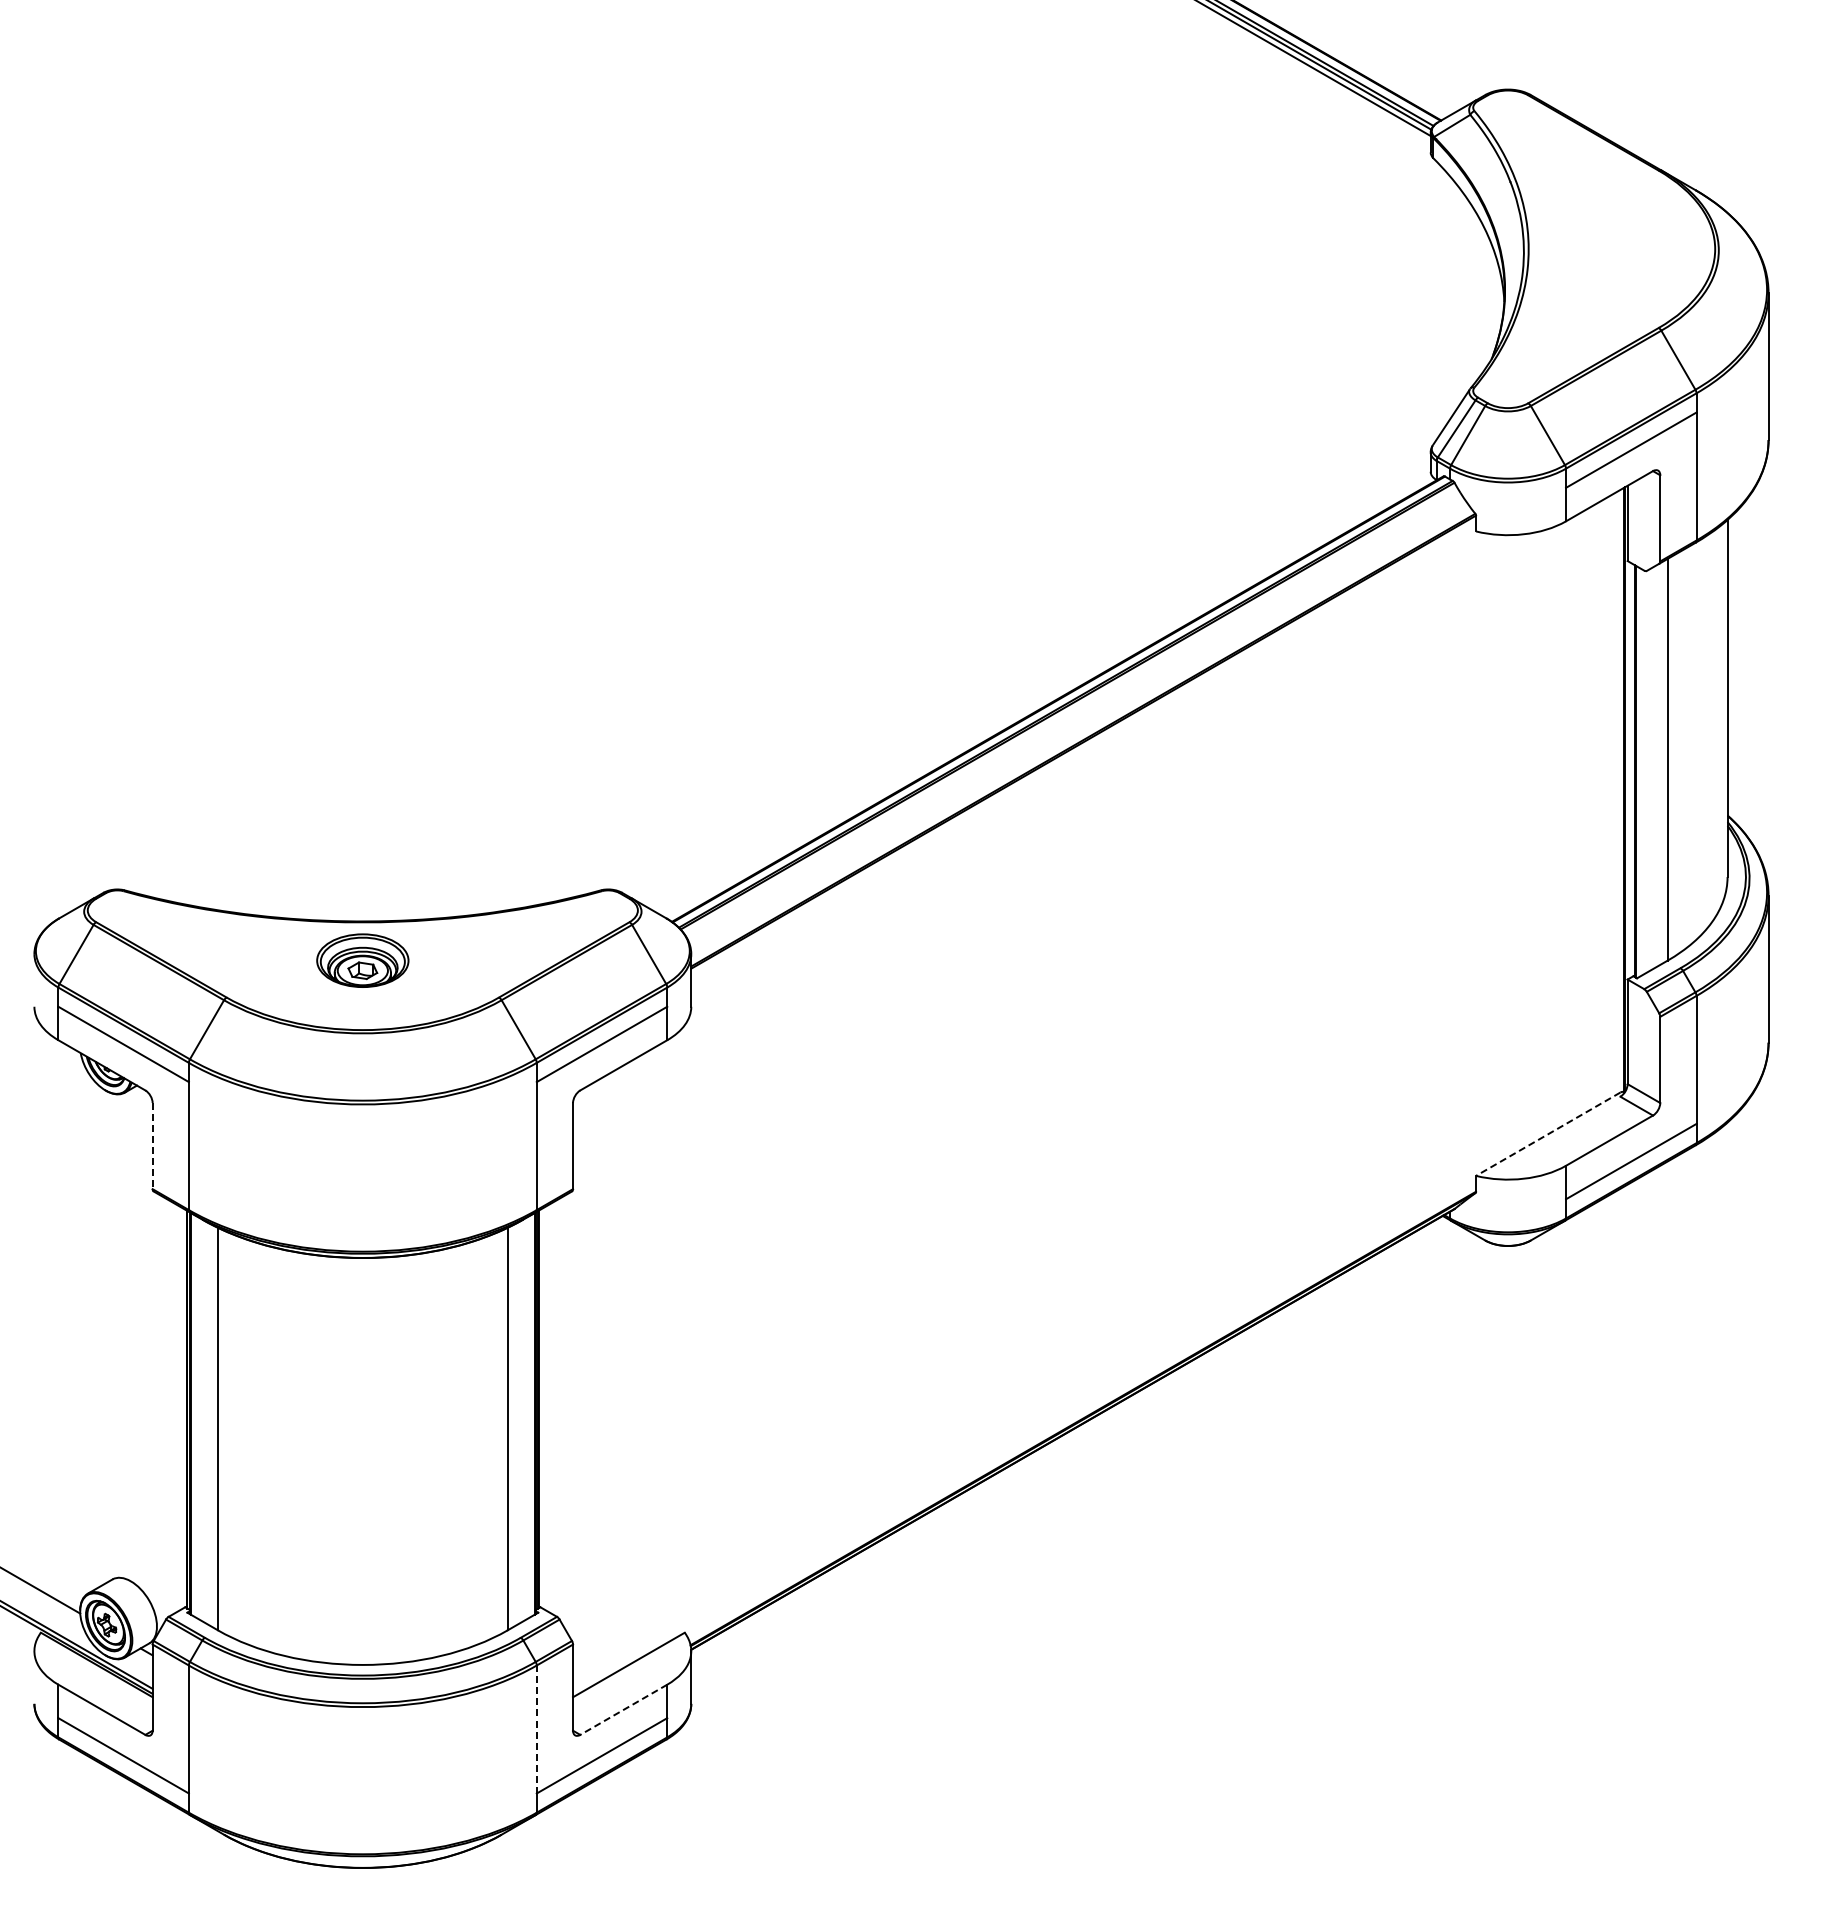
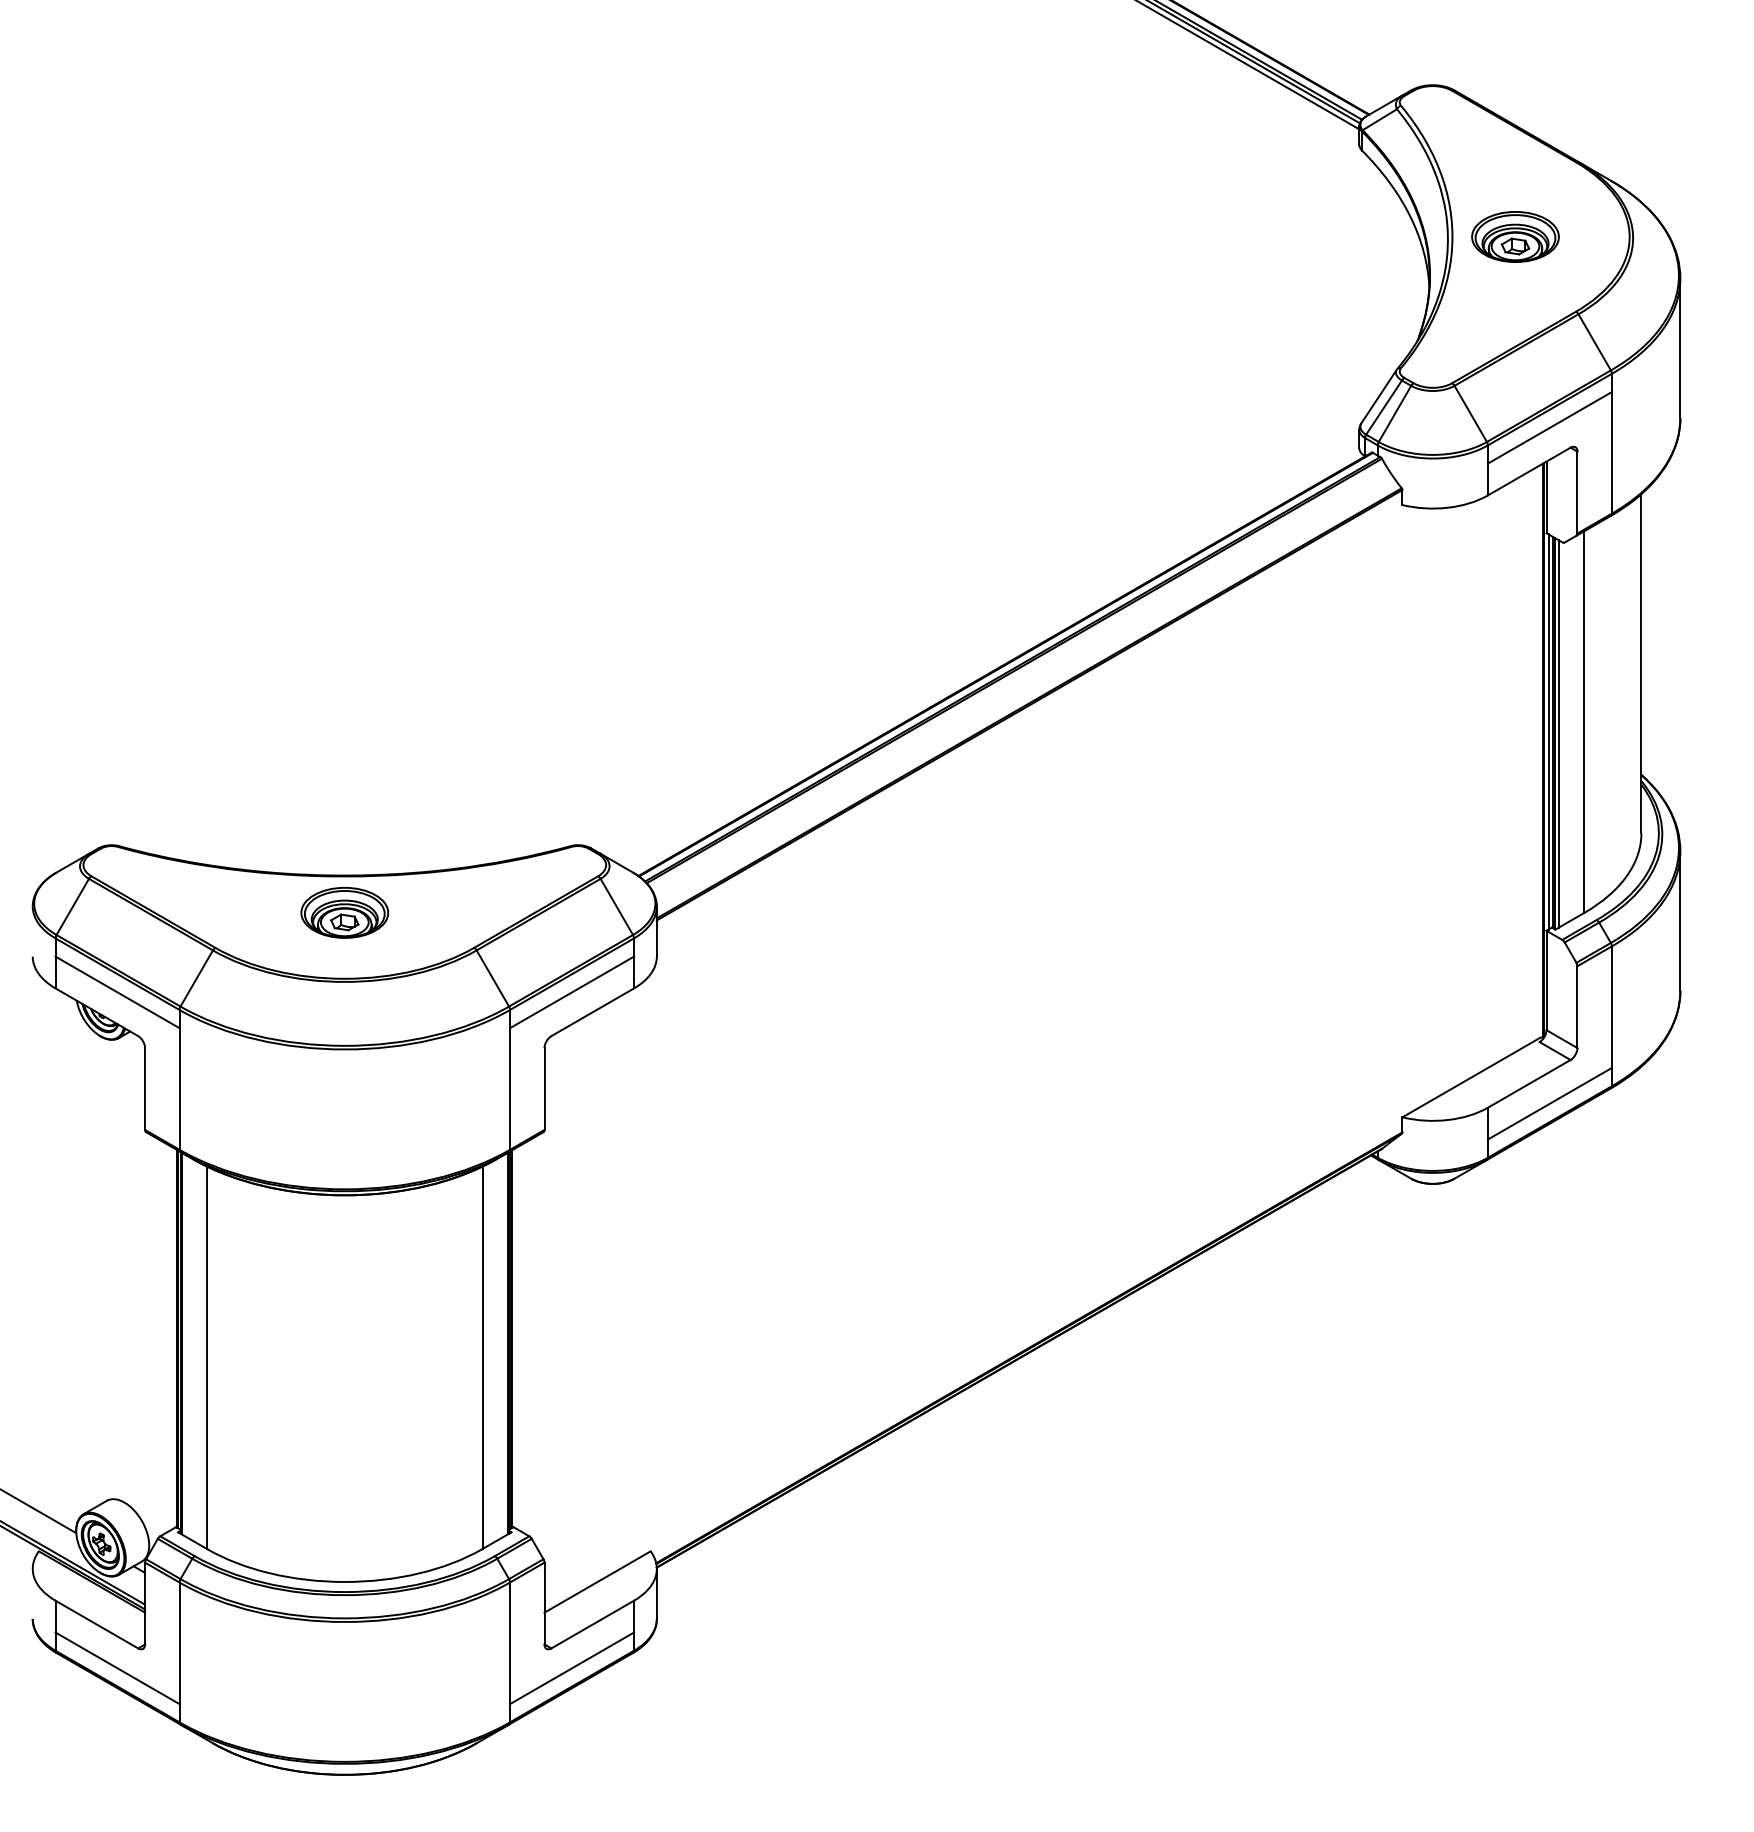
part: (1594, 249) -> (1514, 237), added
line: (1629, 770) -> (1548, 732), added
line: (1640, 772) -> (1558, 734), added
line: (1547, 1134) -> (1470, 1077), dashed -> solid
line: (152, 1146) -> (144, 1089), dashed -> solid
line: (623, 1710) -> (592, 1625), dashed -> solid
line: (536, 1729) -> (509, 1643), dashed -> solid

